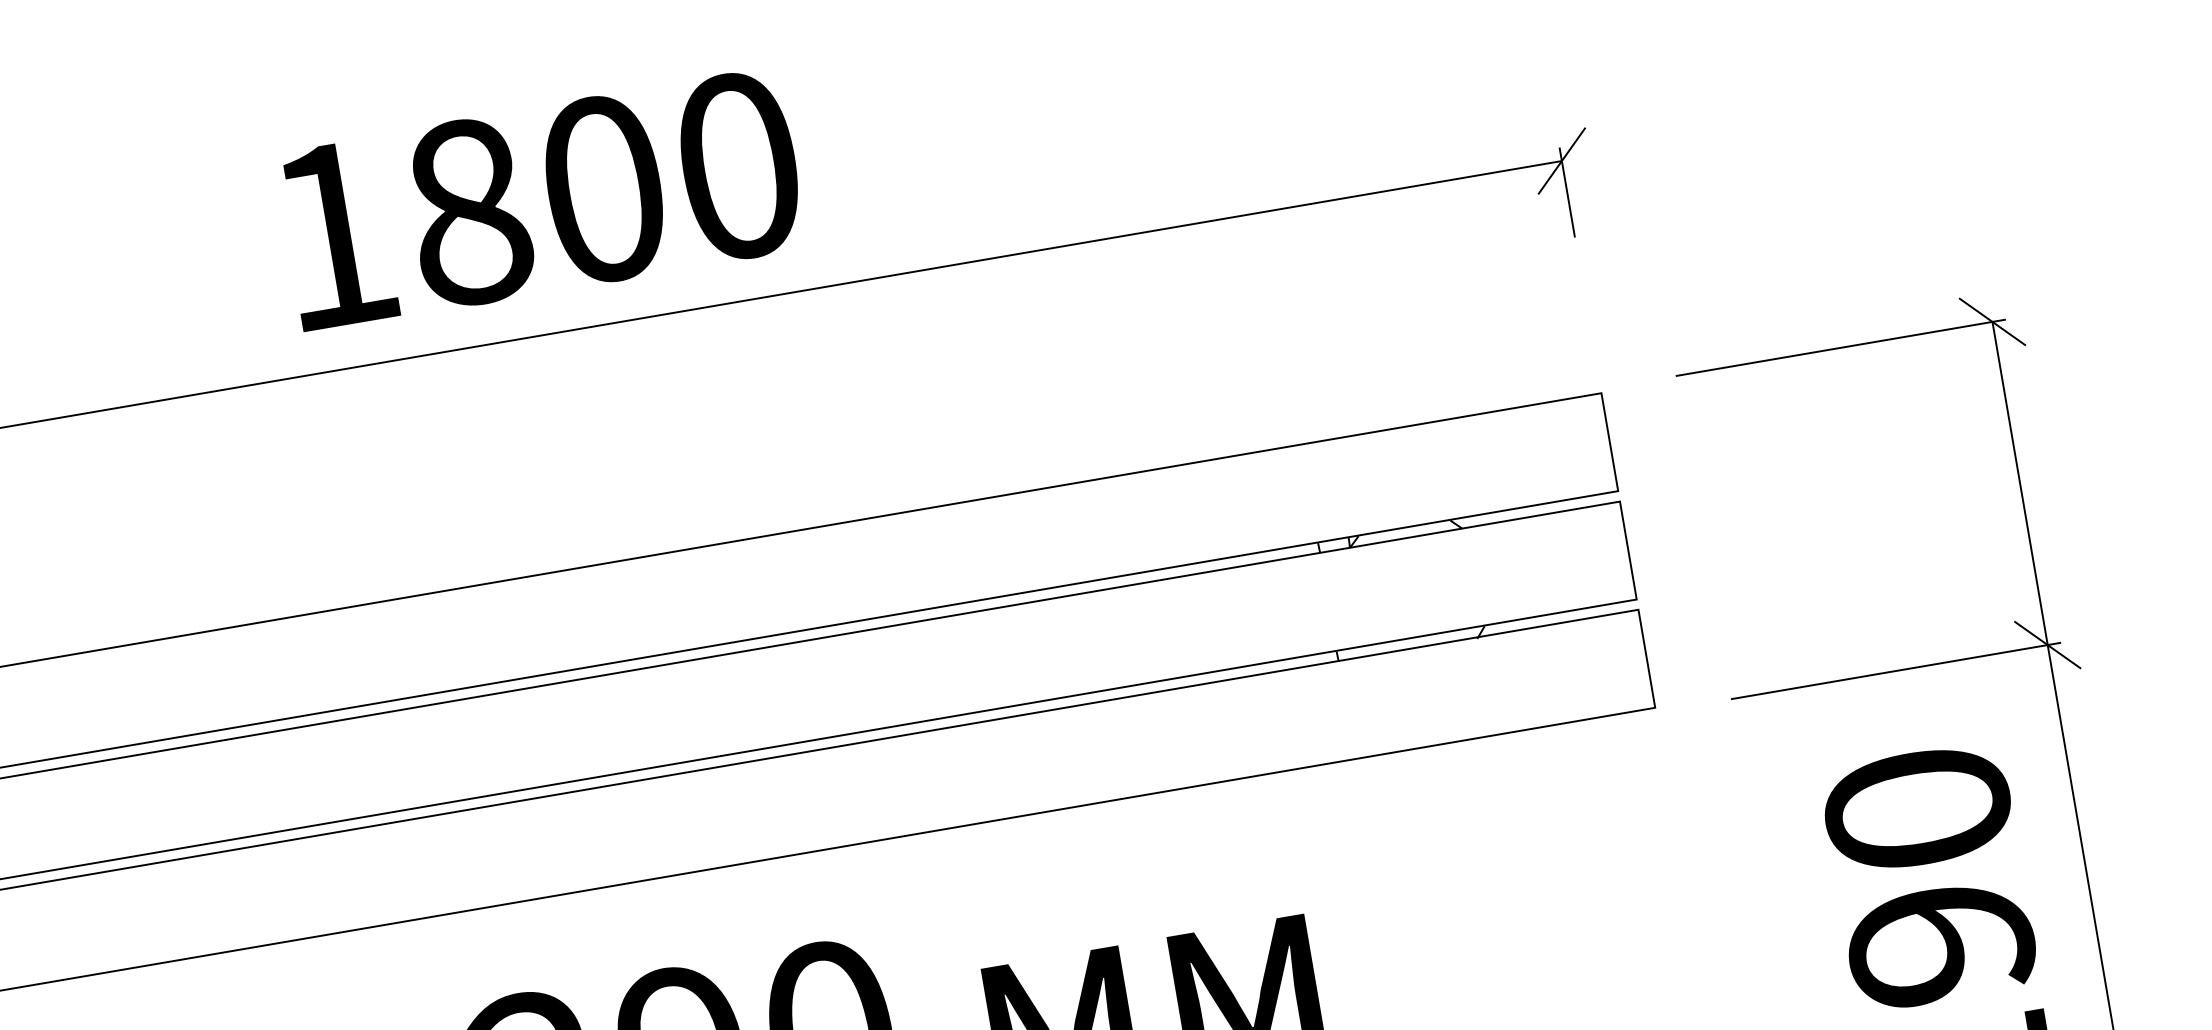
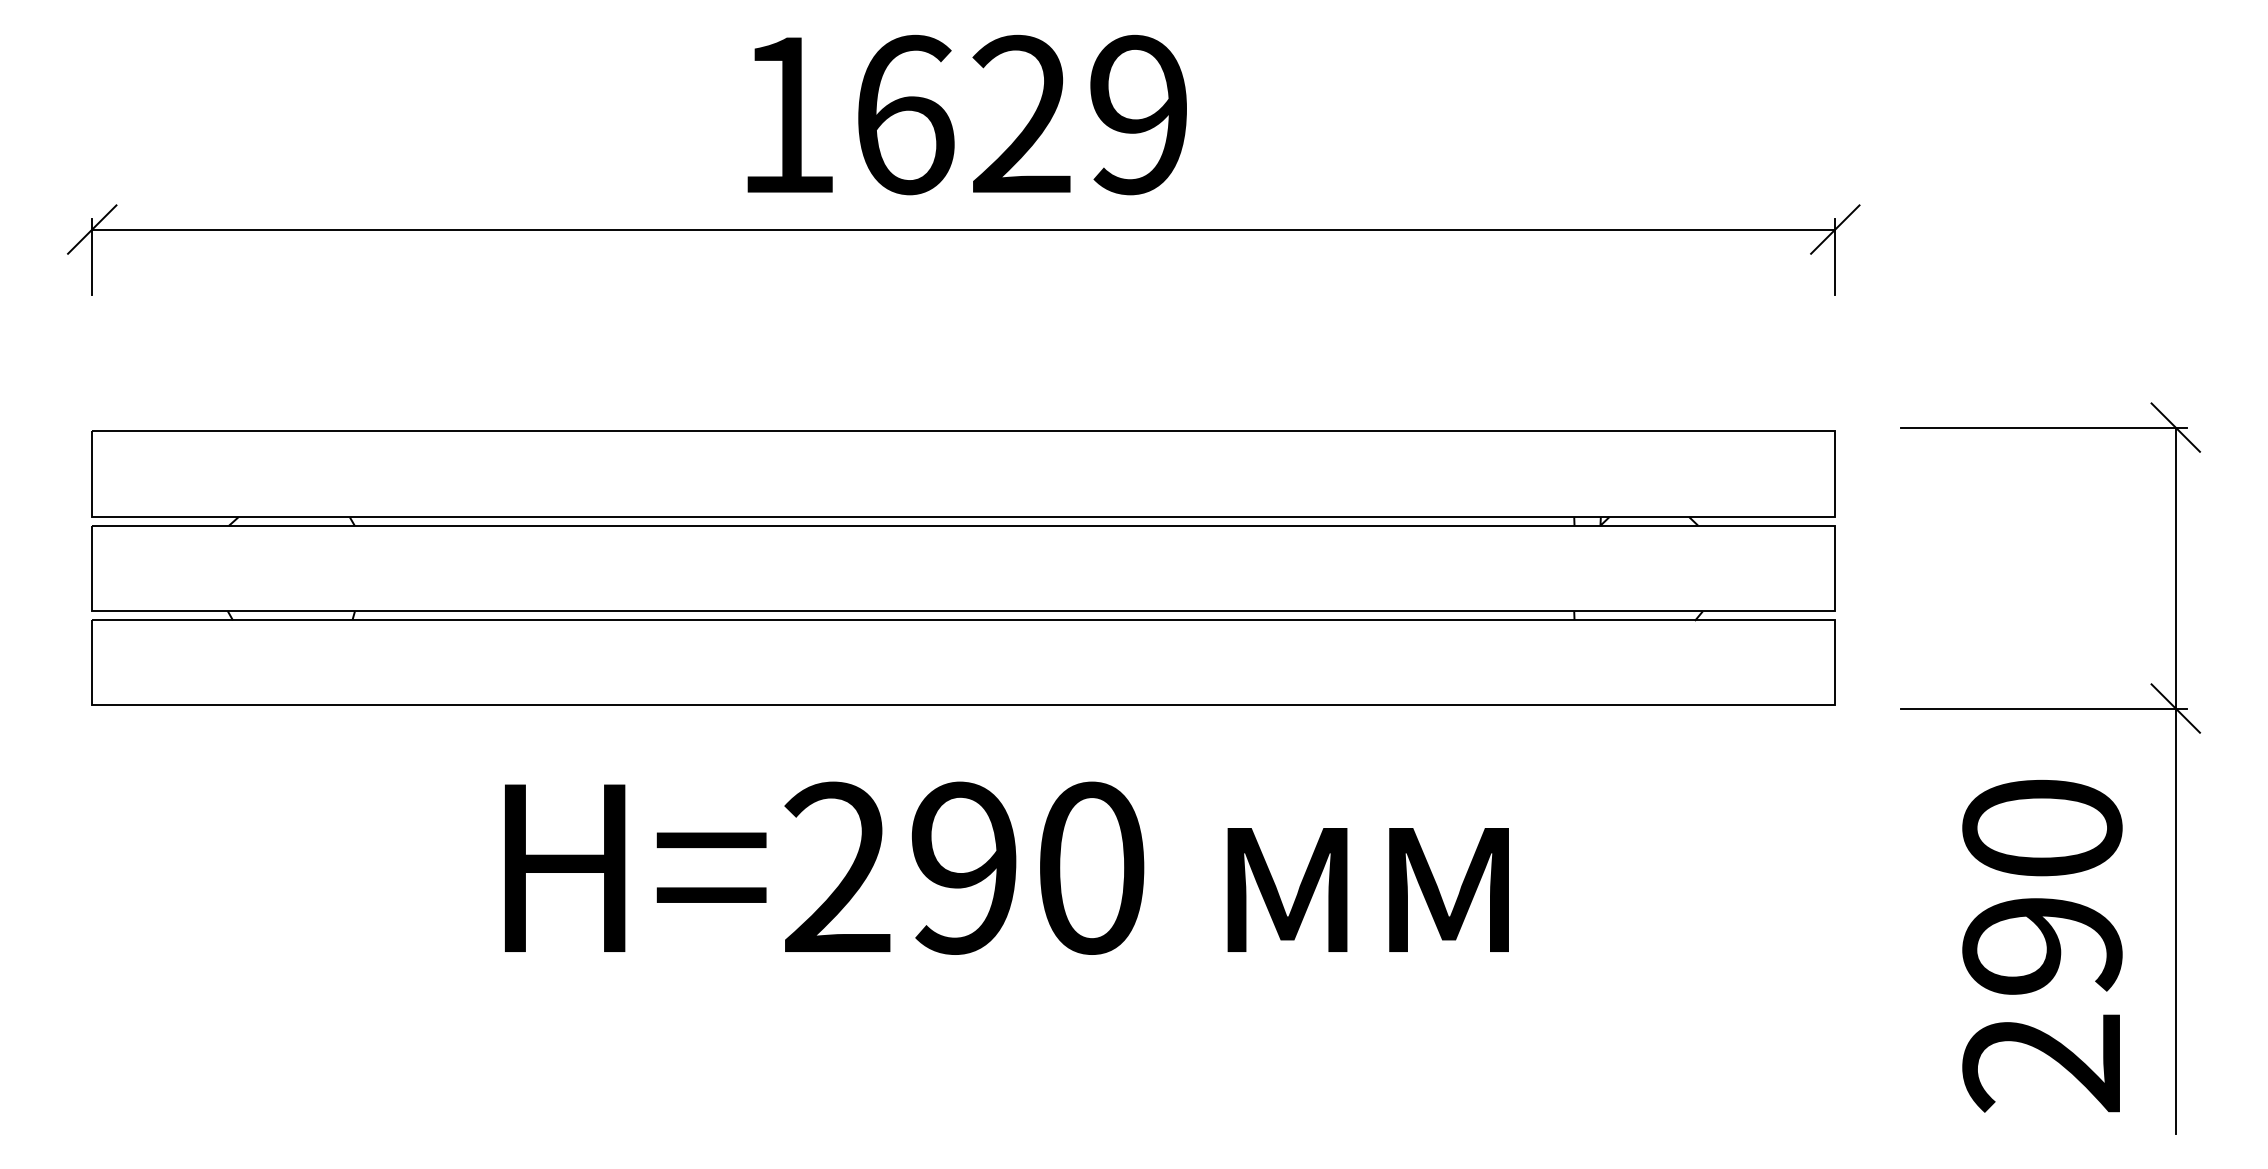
text: (603, 188) -> (1021, 114), 1800 -> 1629

